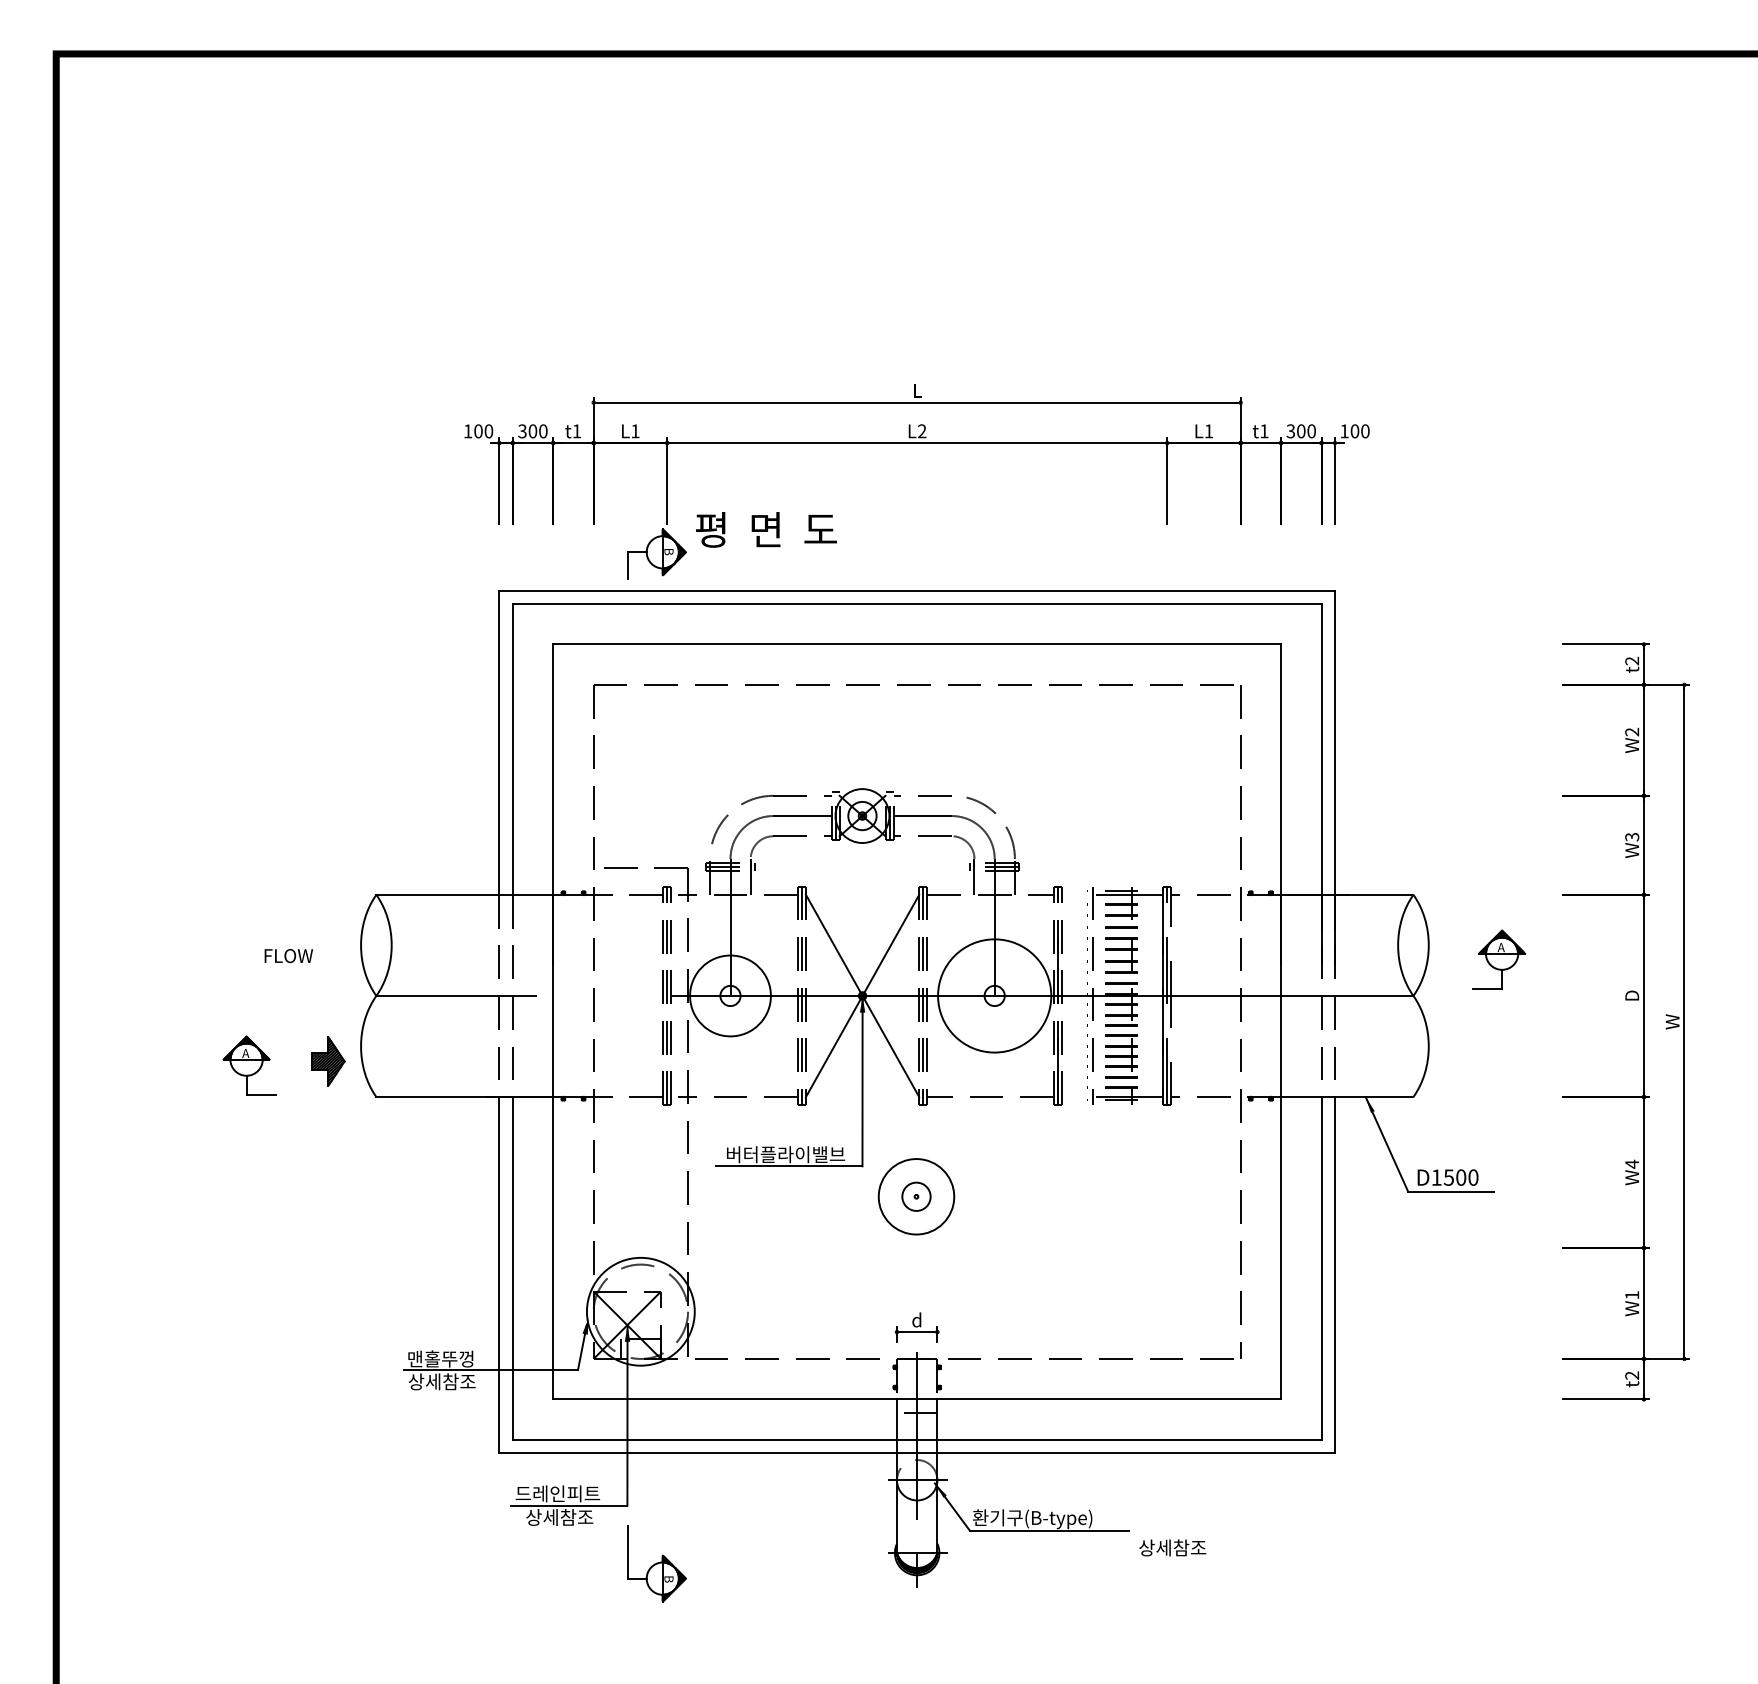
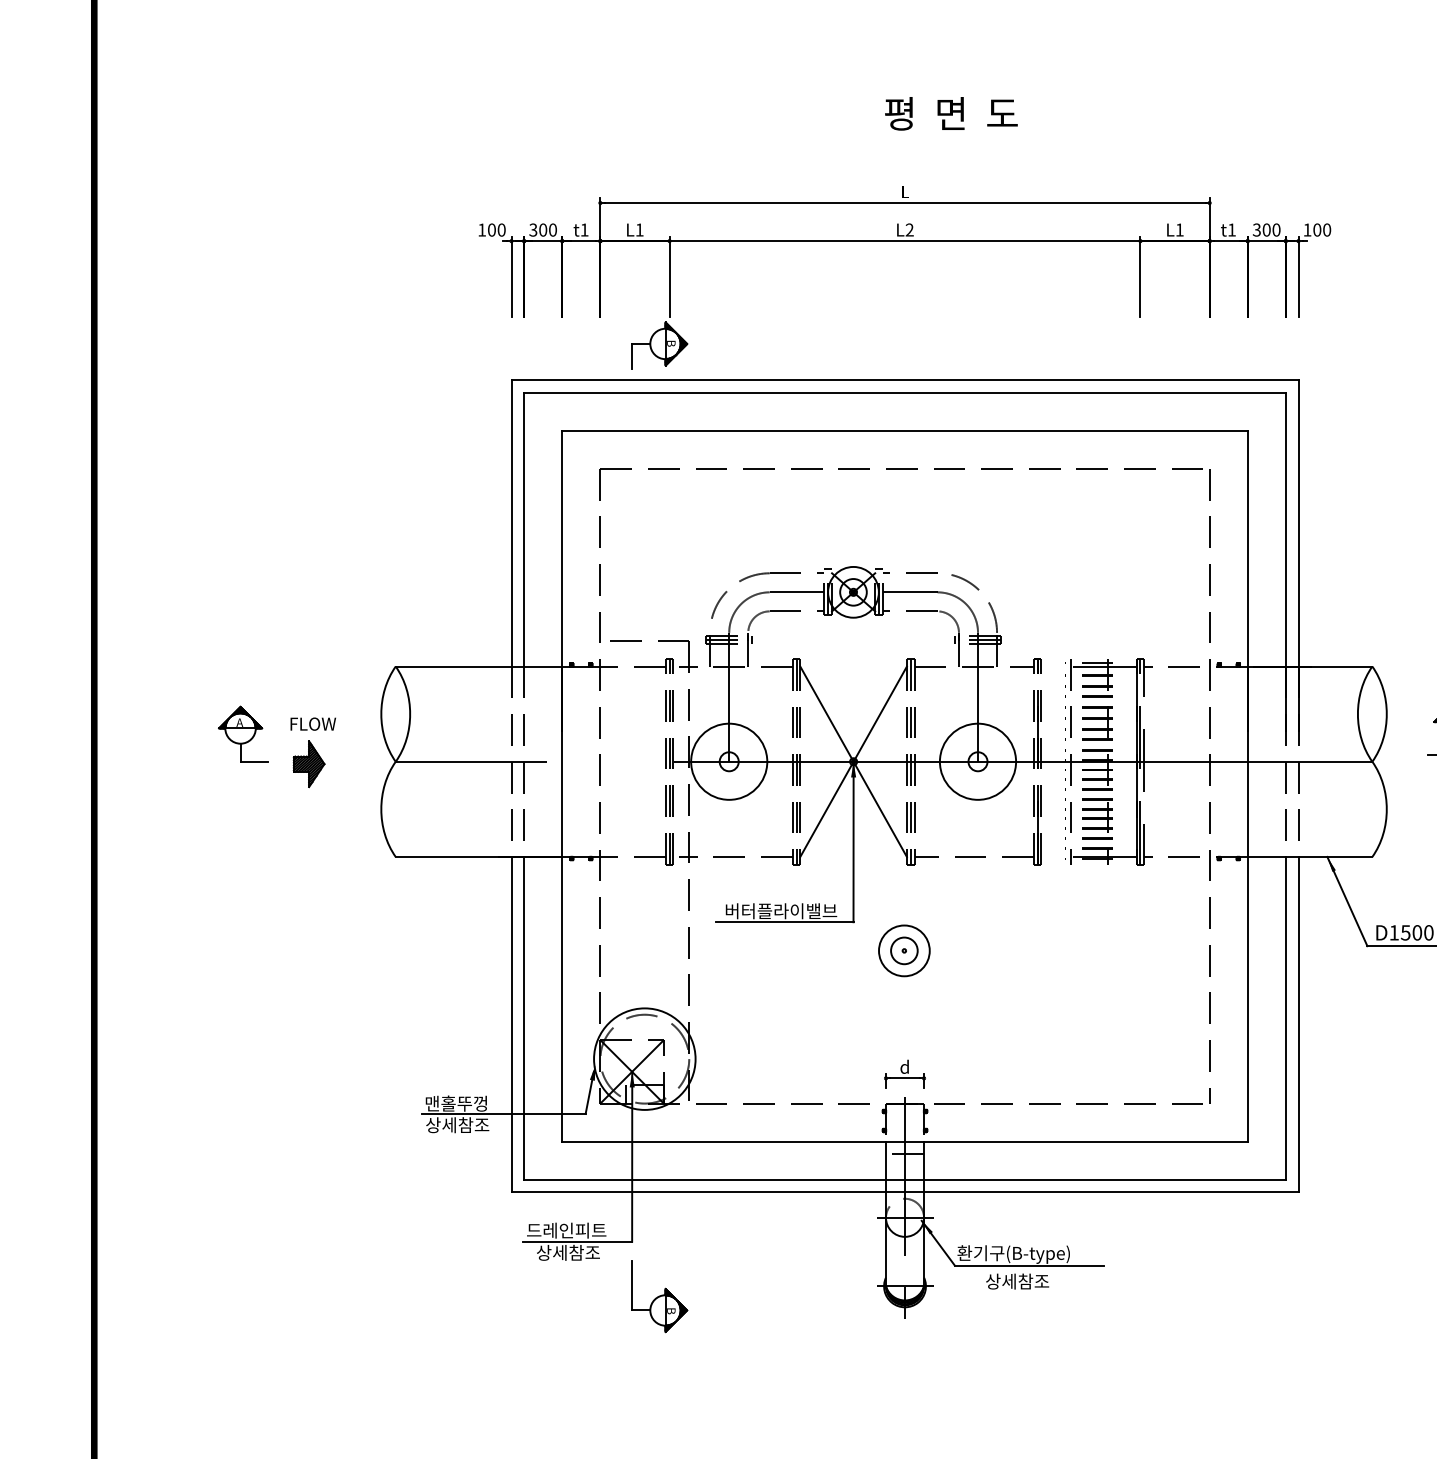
text: (766, 529) -> (951, 113), moved
circle: (994, 995) -> (977, 761), size x0.71
part: (328, 1061) -> (309, 764), moved
part: (249, 1065) -> (243, 734), moved
circle: (916, 1196) -> (904, 950), size x0.71
text: (1172, 1547) -> (1017, 1281), moved

